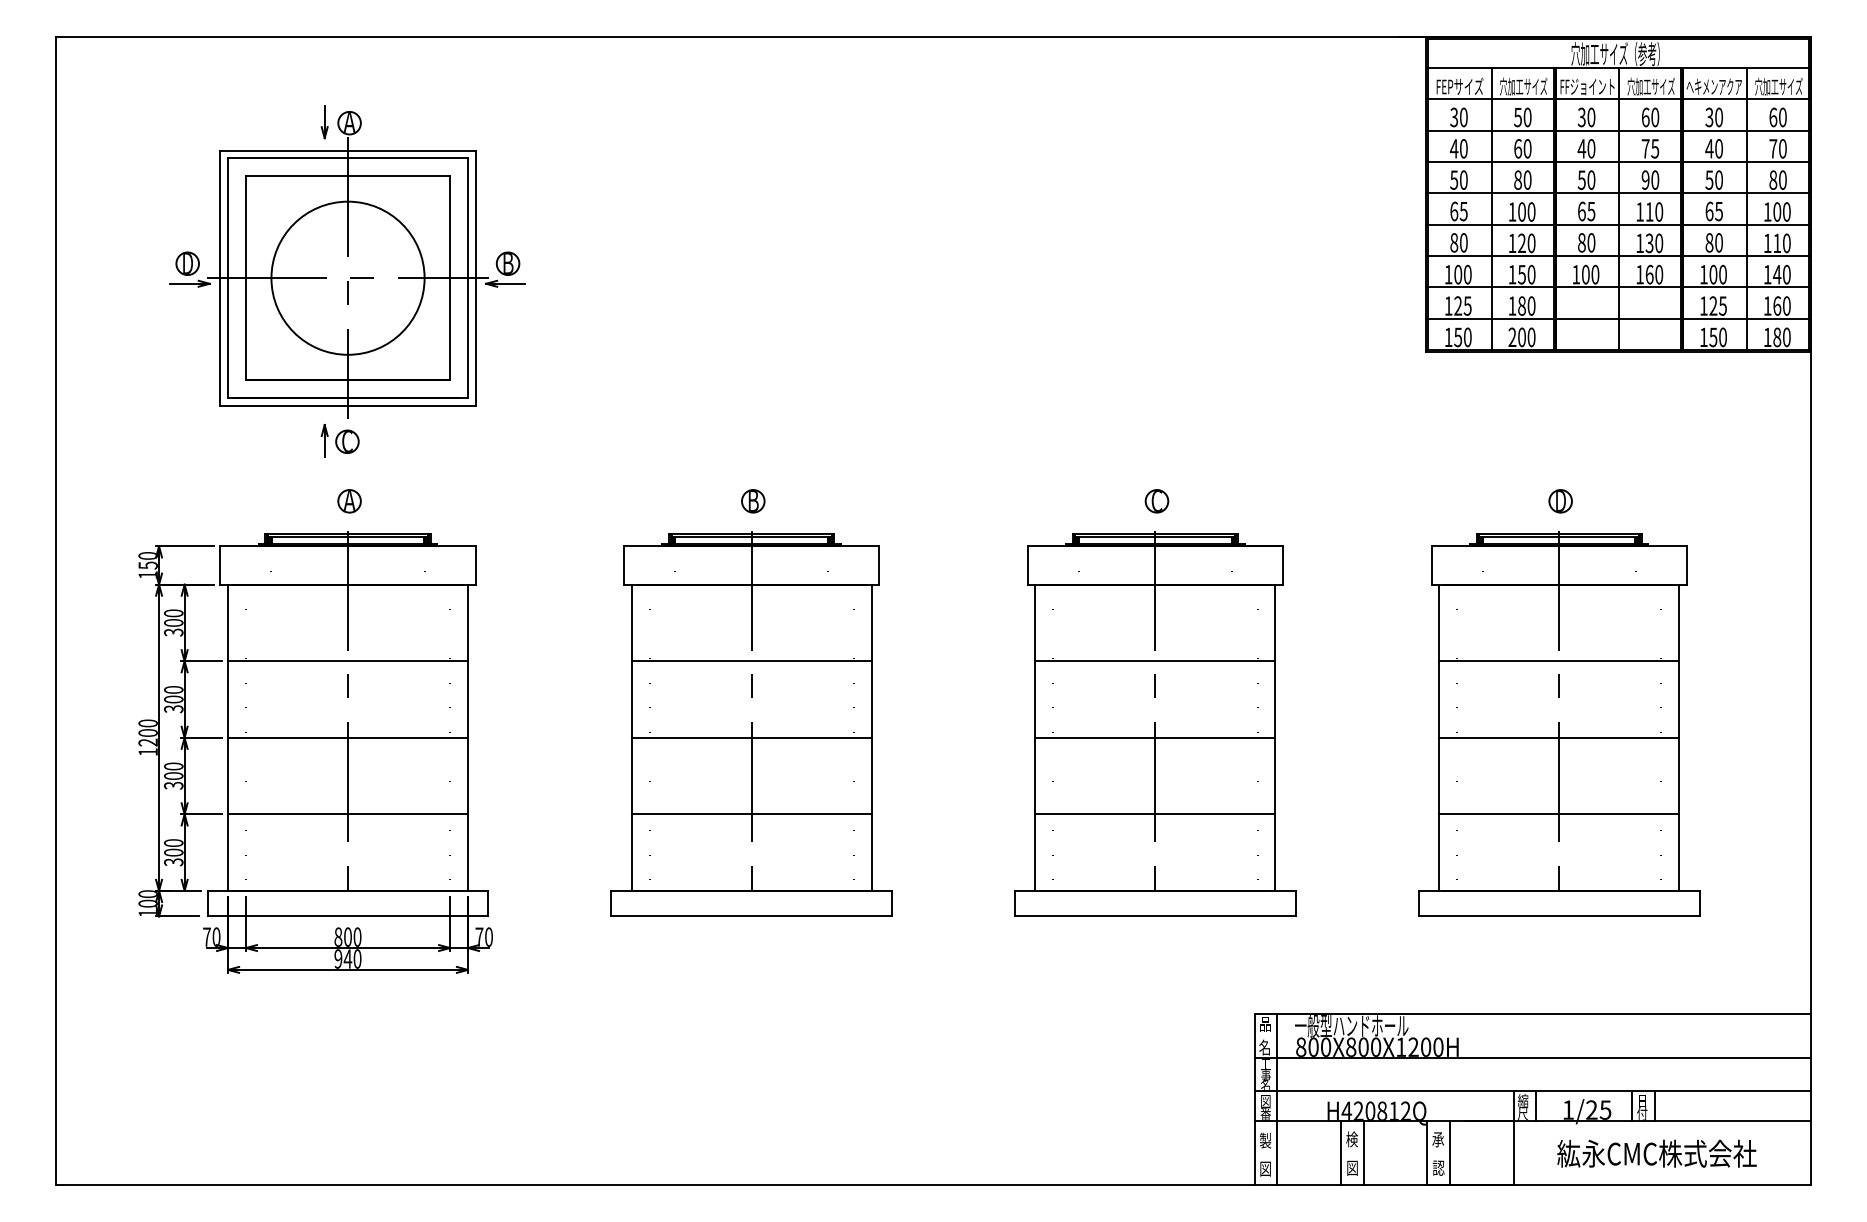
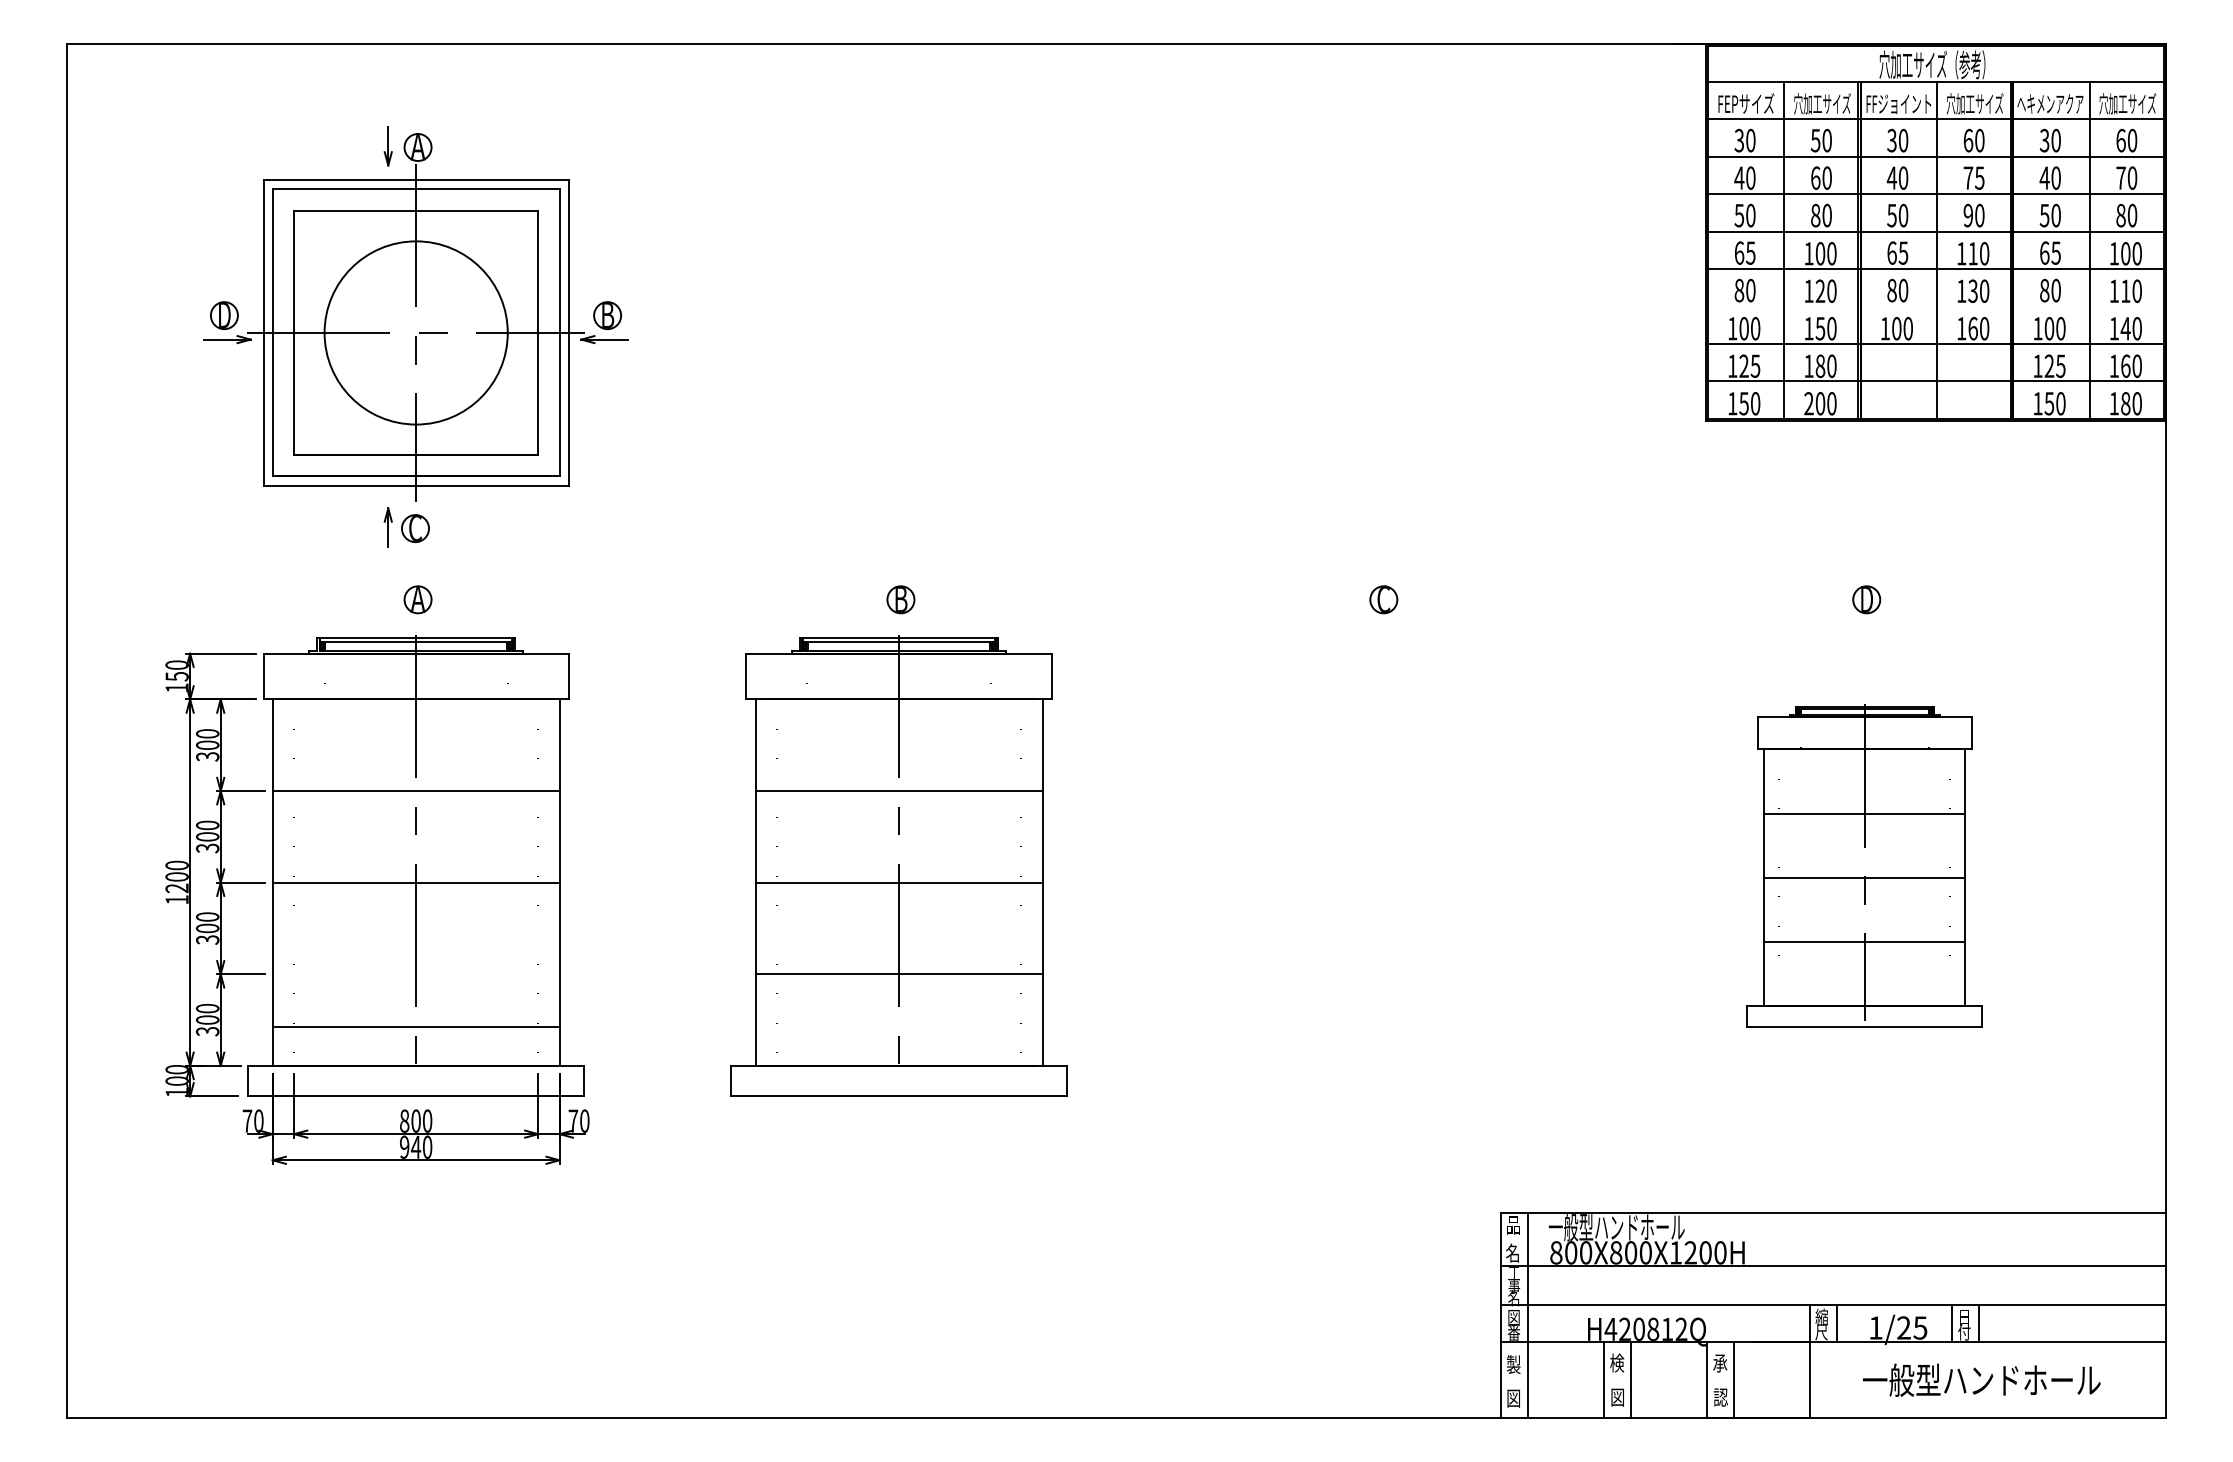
line: (1618, 256) -> (1935, 306), removed
part: (1155, 723) -> (1381, 865), removed
part: (1558, 723) -> (1864, 865), size x0.7
line: (347, 814) -> (415, 1027), moved
text: (1656, 1153) -> (1981, 1379), 紘永CMC株式会社 -> 一般型ハンドホール

